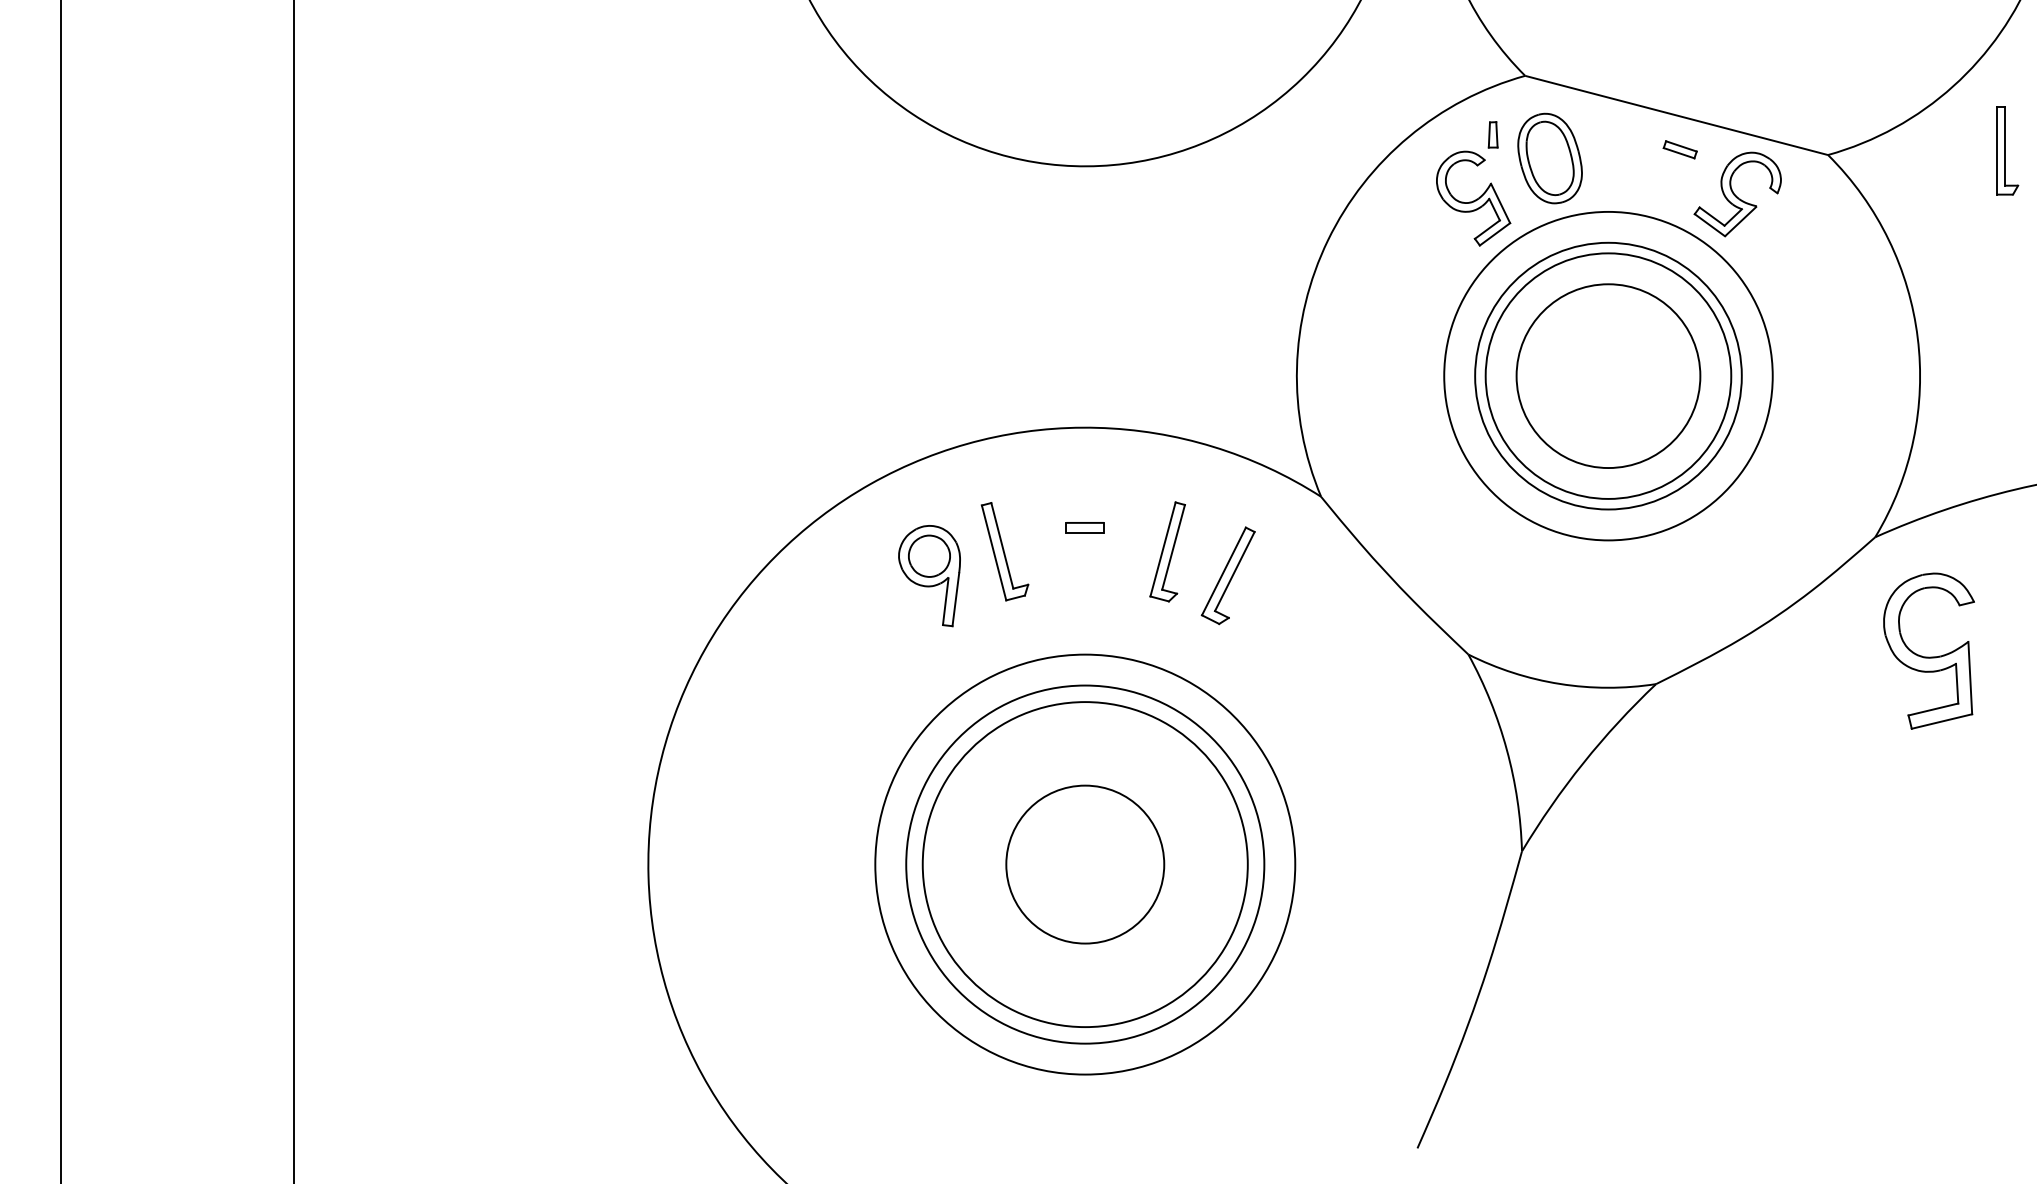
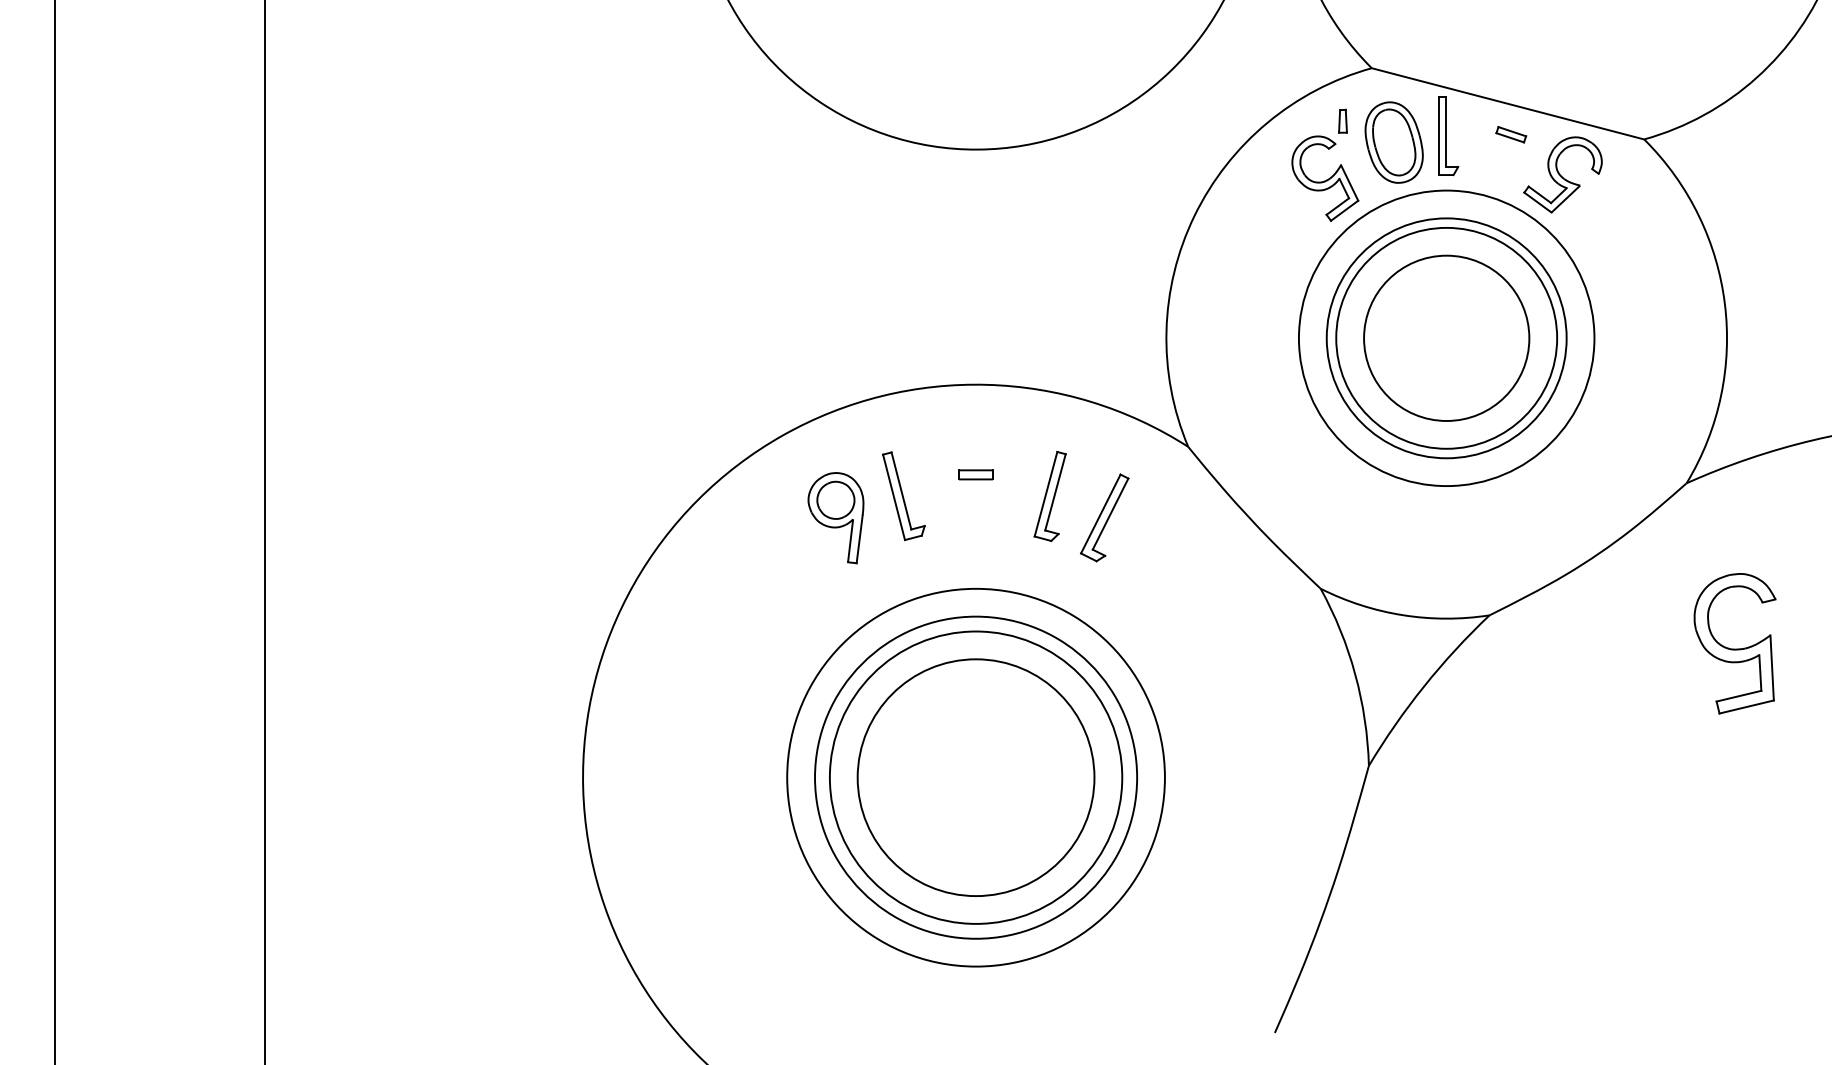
part: (2007, 151) -> (1448, 136), moved
part: (1928, 650) -> (1734, 643), moved
circle: (1084, 864) -> (975, 777), size x1.67

